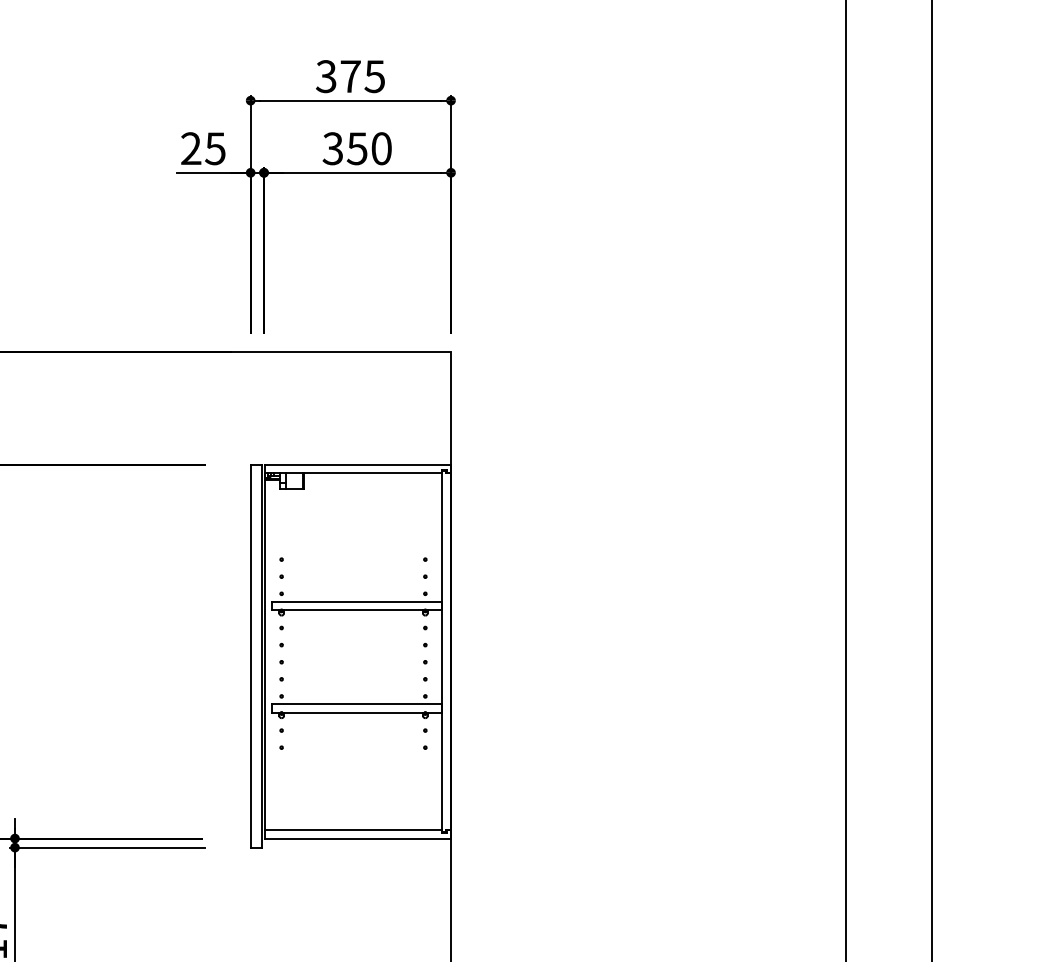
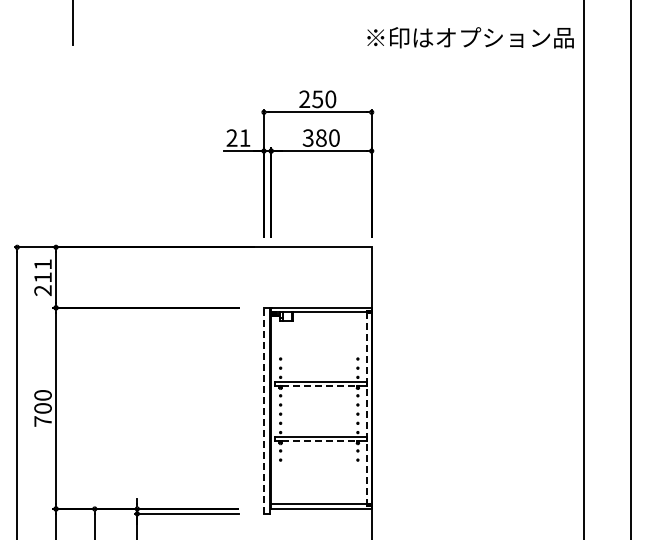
text: (350, 76) -> (317, 99), 375 -> 250
text: (214, 147) -> (244, 137), 25 -> 21
text: (355, 147) -> (320, 137), 350 -> 380
line: (353, 610) -> (319, 386), solid -> dashed
line: (441, 649) -> (366, 407), solid -> dashed
line: (249, 655) -> (263, 410), solid -> dashed
line: (353, 713) -> (319, 441), solid -> dashed

